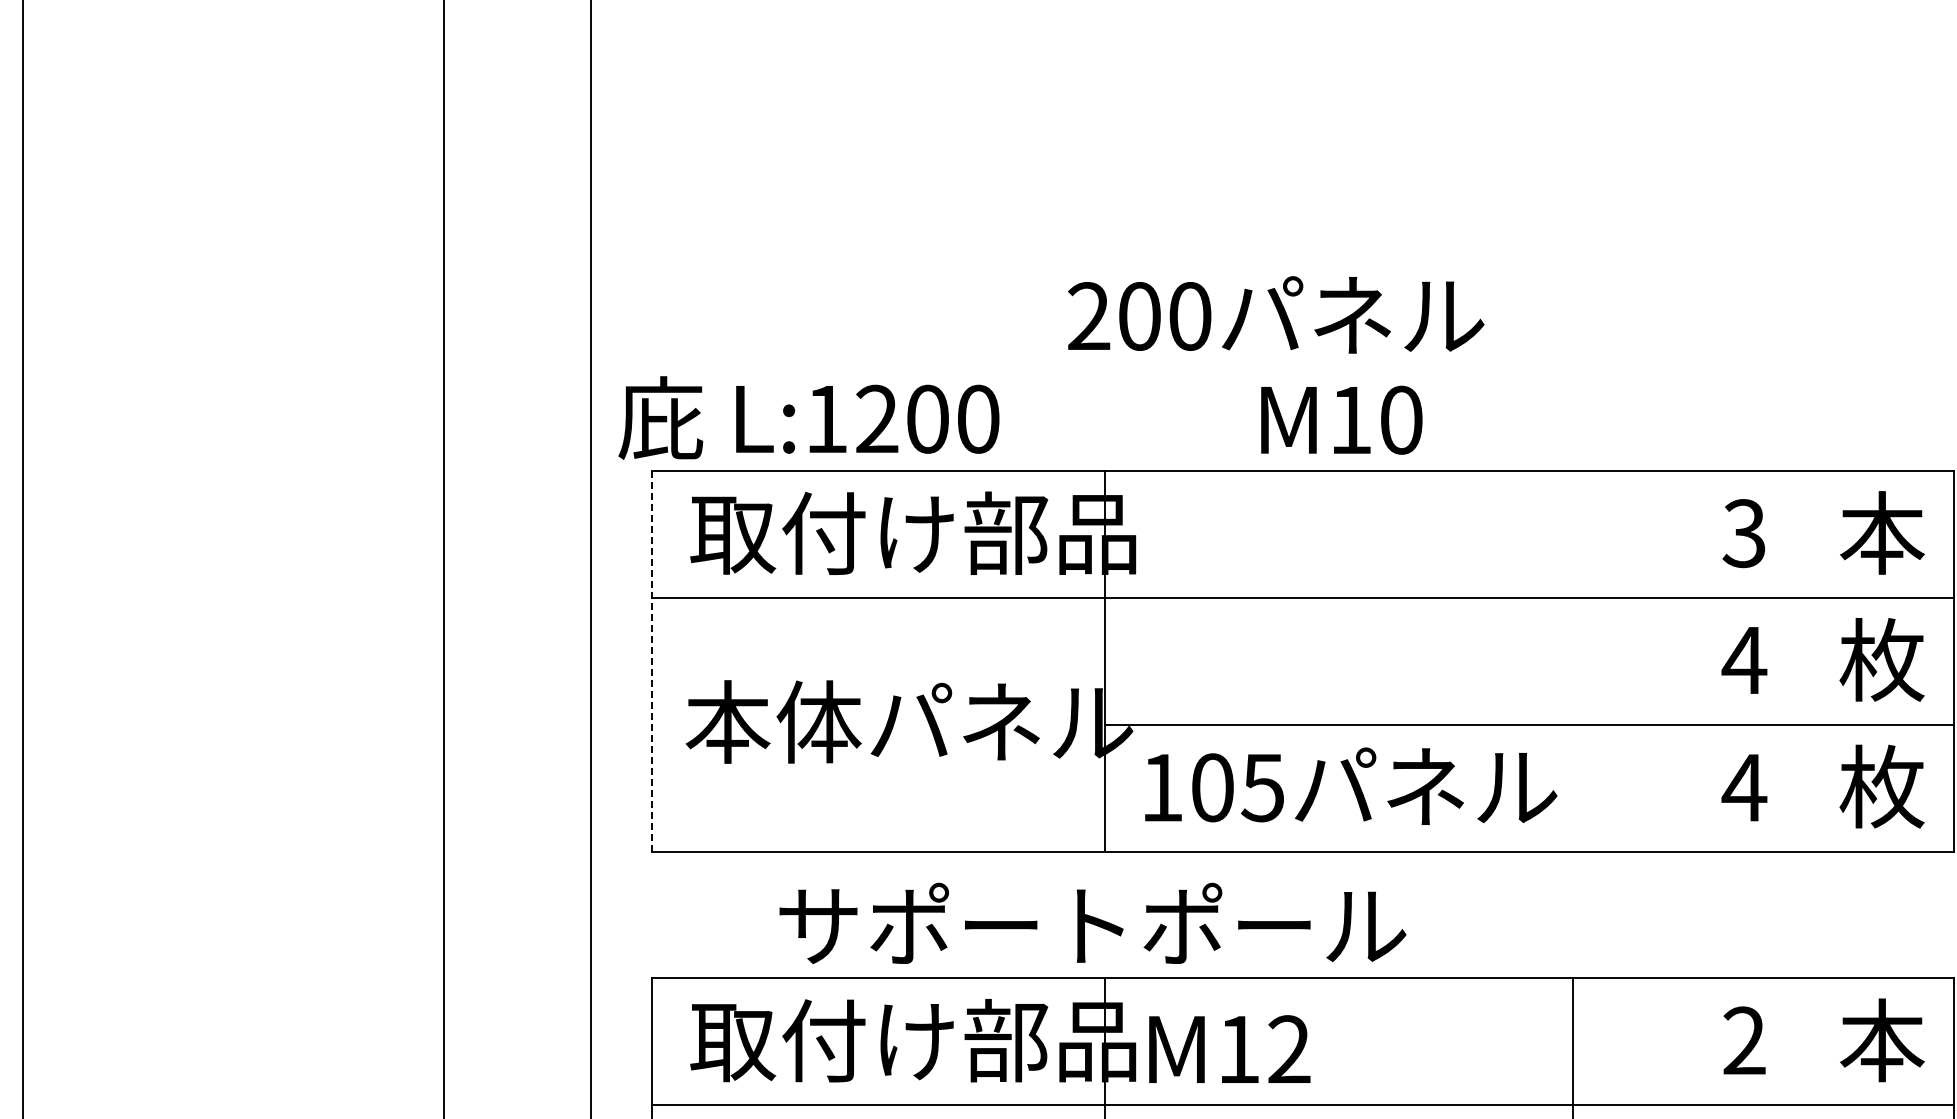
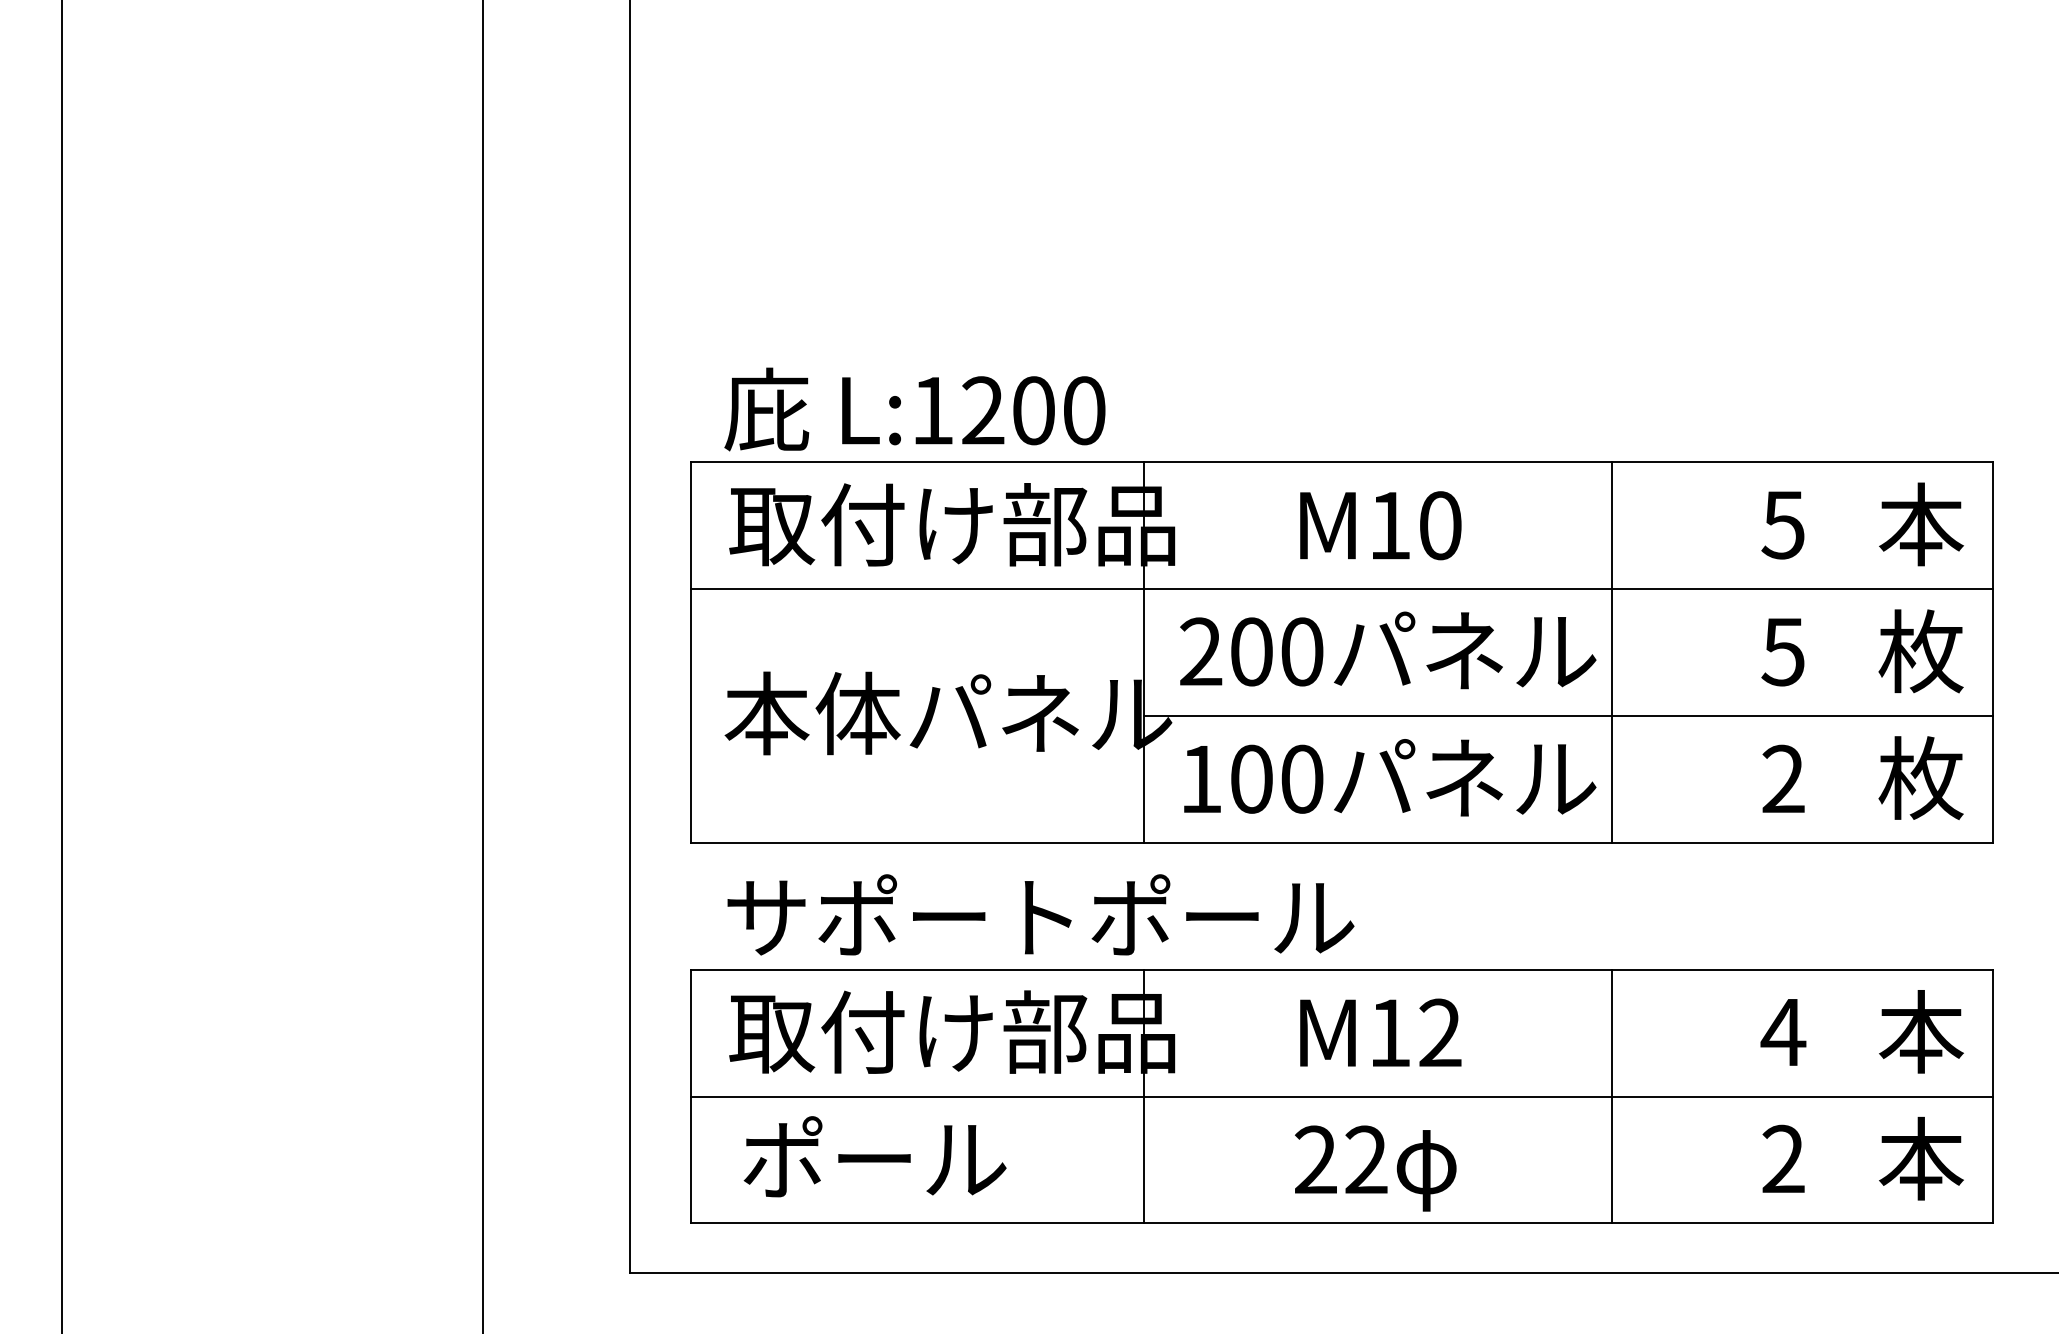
text: (1276, 315) -> (1388, 650), moved
text: (808, 418) -> (914, 409), moved
text: (1341, 420) -> (1380, 525), moved
text: (1743, 533) -> (1782, 524), 3 -> 5
line: (1573, 661) -> (1612, 652), added
text: (1744, 661) -> (1783, 652), 4 -> 5
line: (651, 662) -> (690, 653), dashed -> solid
text: (1262, 787) -> (1301, 778), 105 -> 100
text: (1744, 787) -> (1783, 778), 4 -> 2
text: (1092, 923) -> (1040, 914), moved
text: (1744, 1040) -> (1783, 1031), 2 -> 4
text: (1229, 1049) -> (1380, 1032), moved

